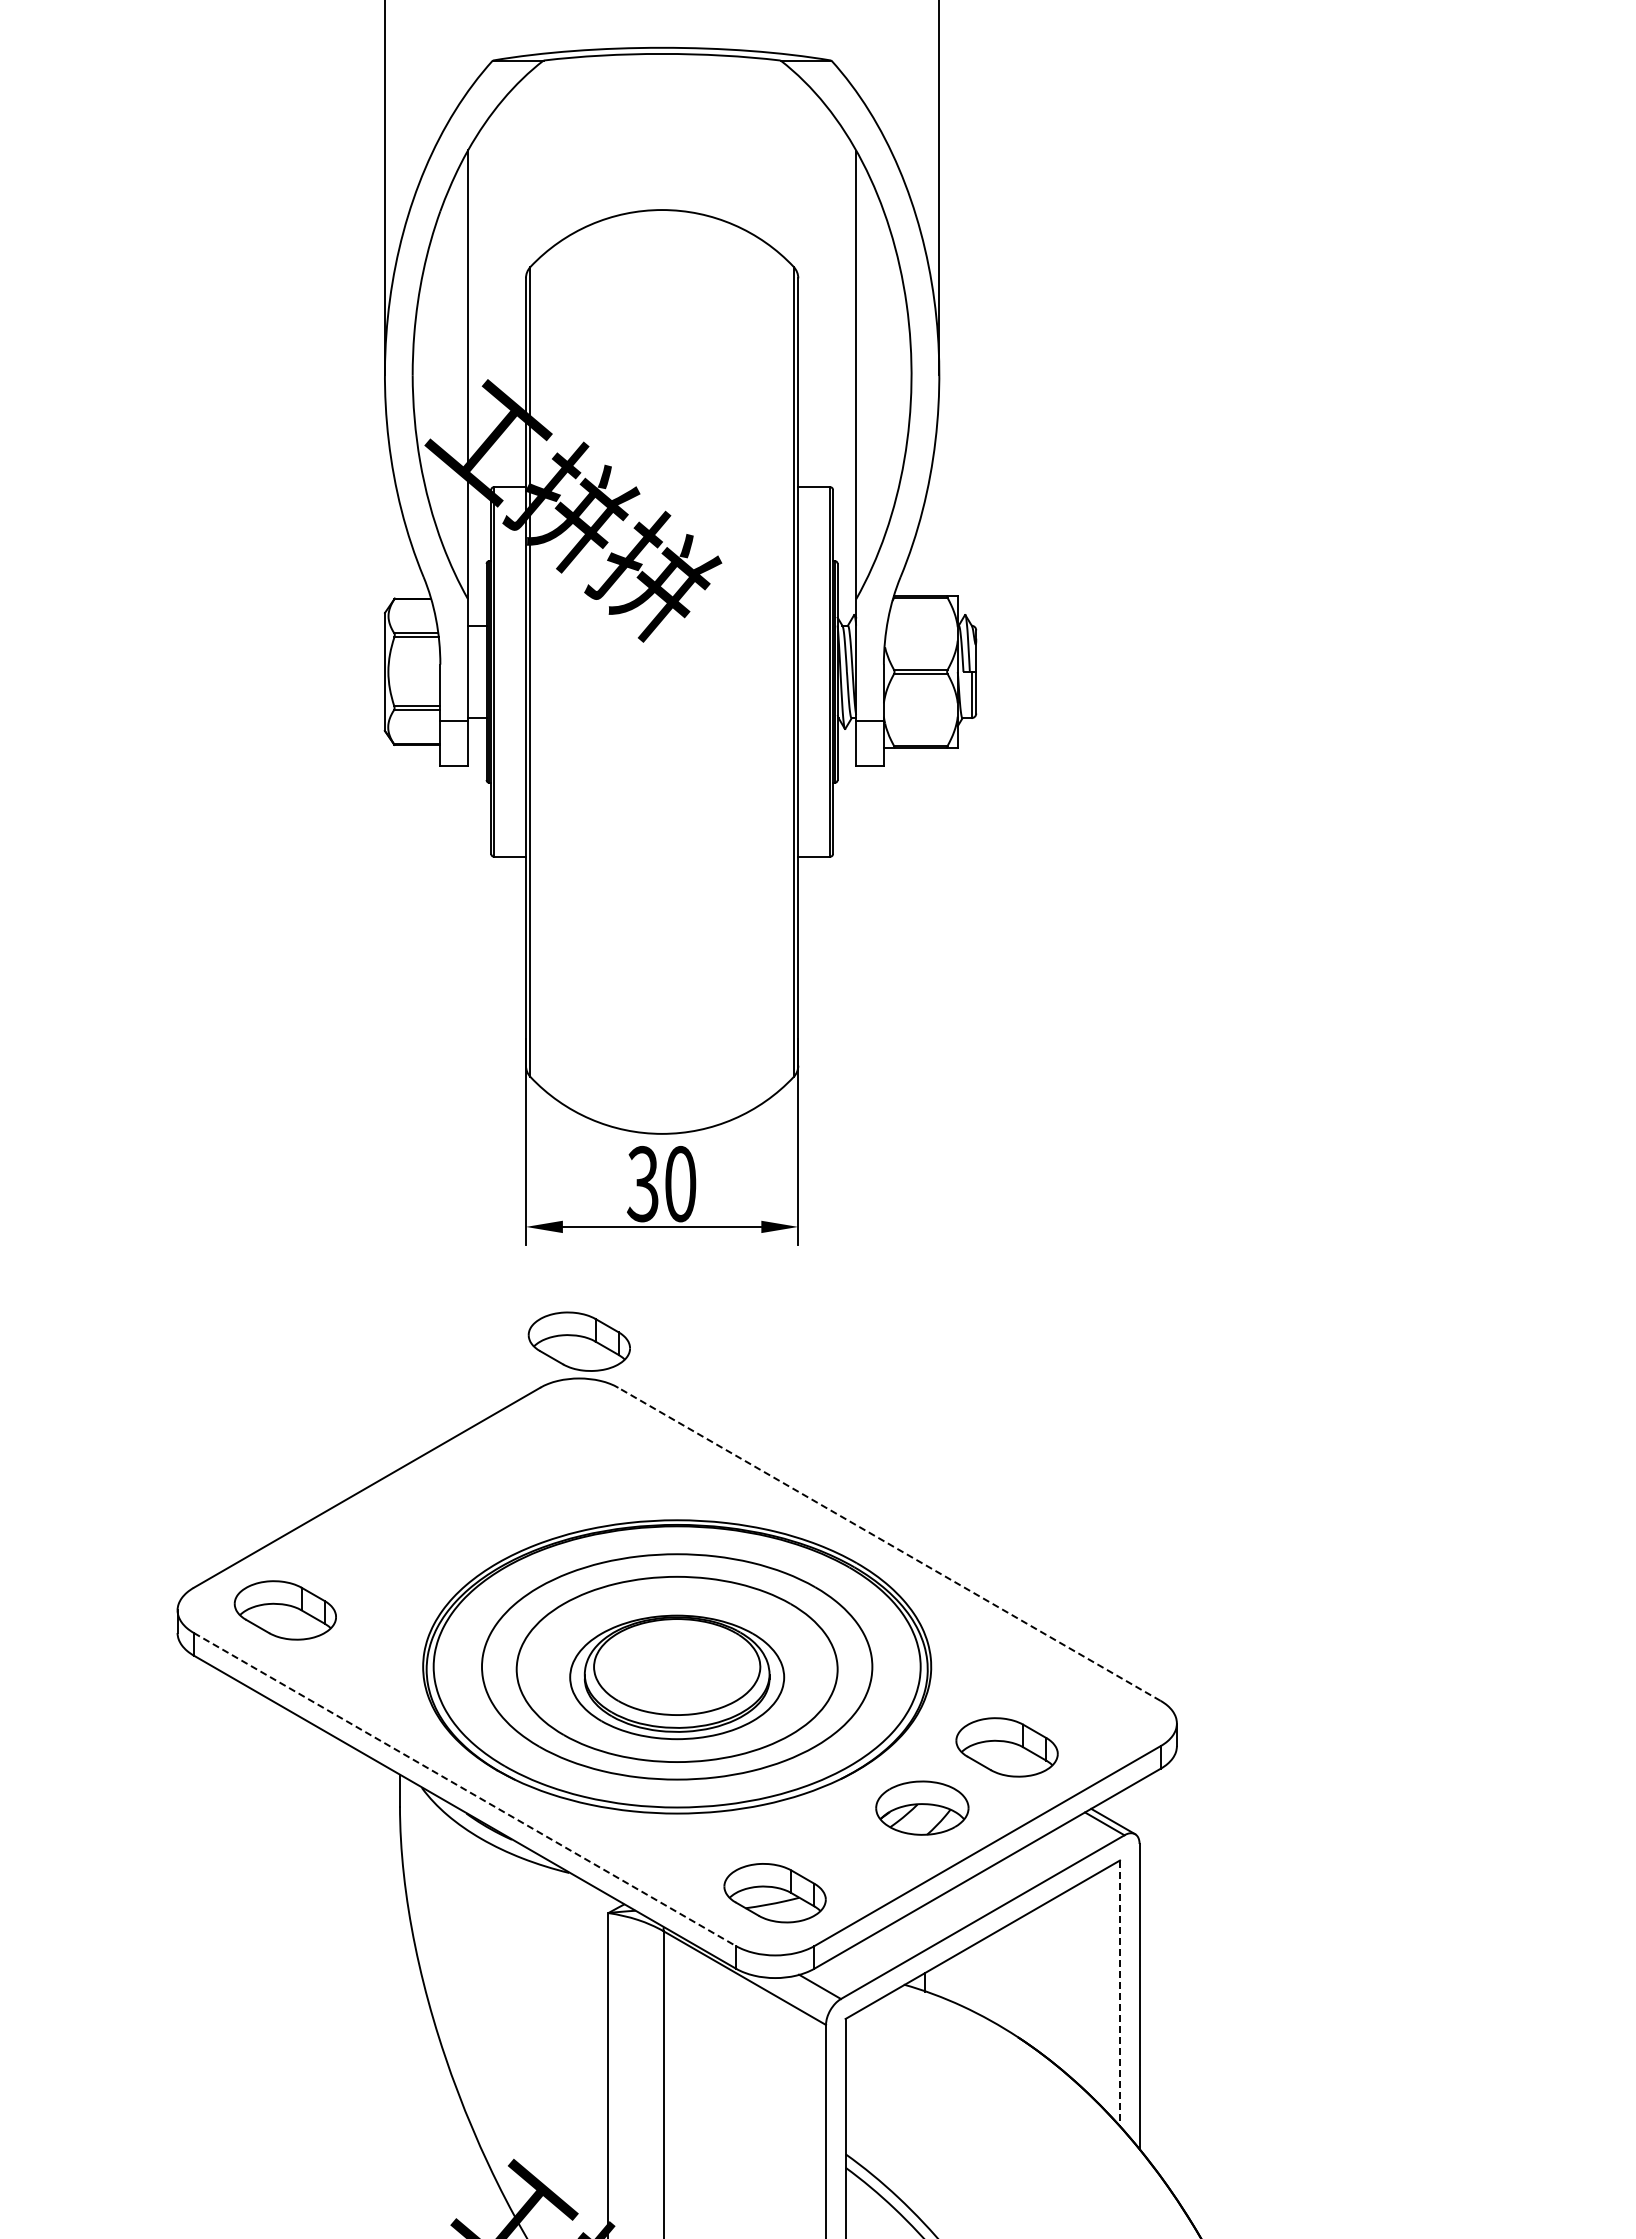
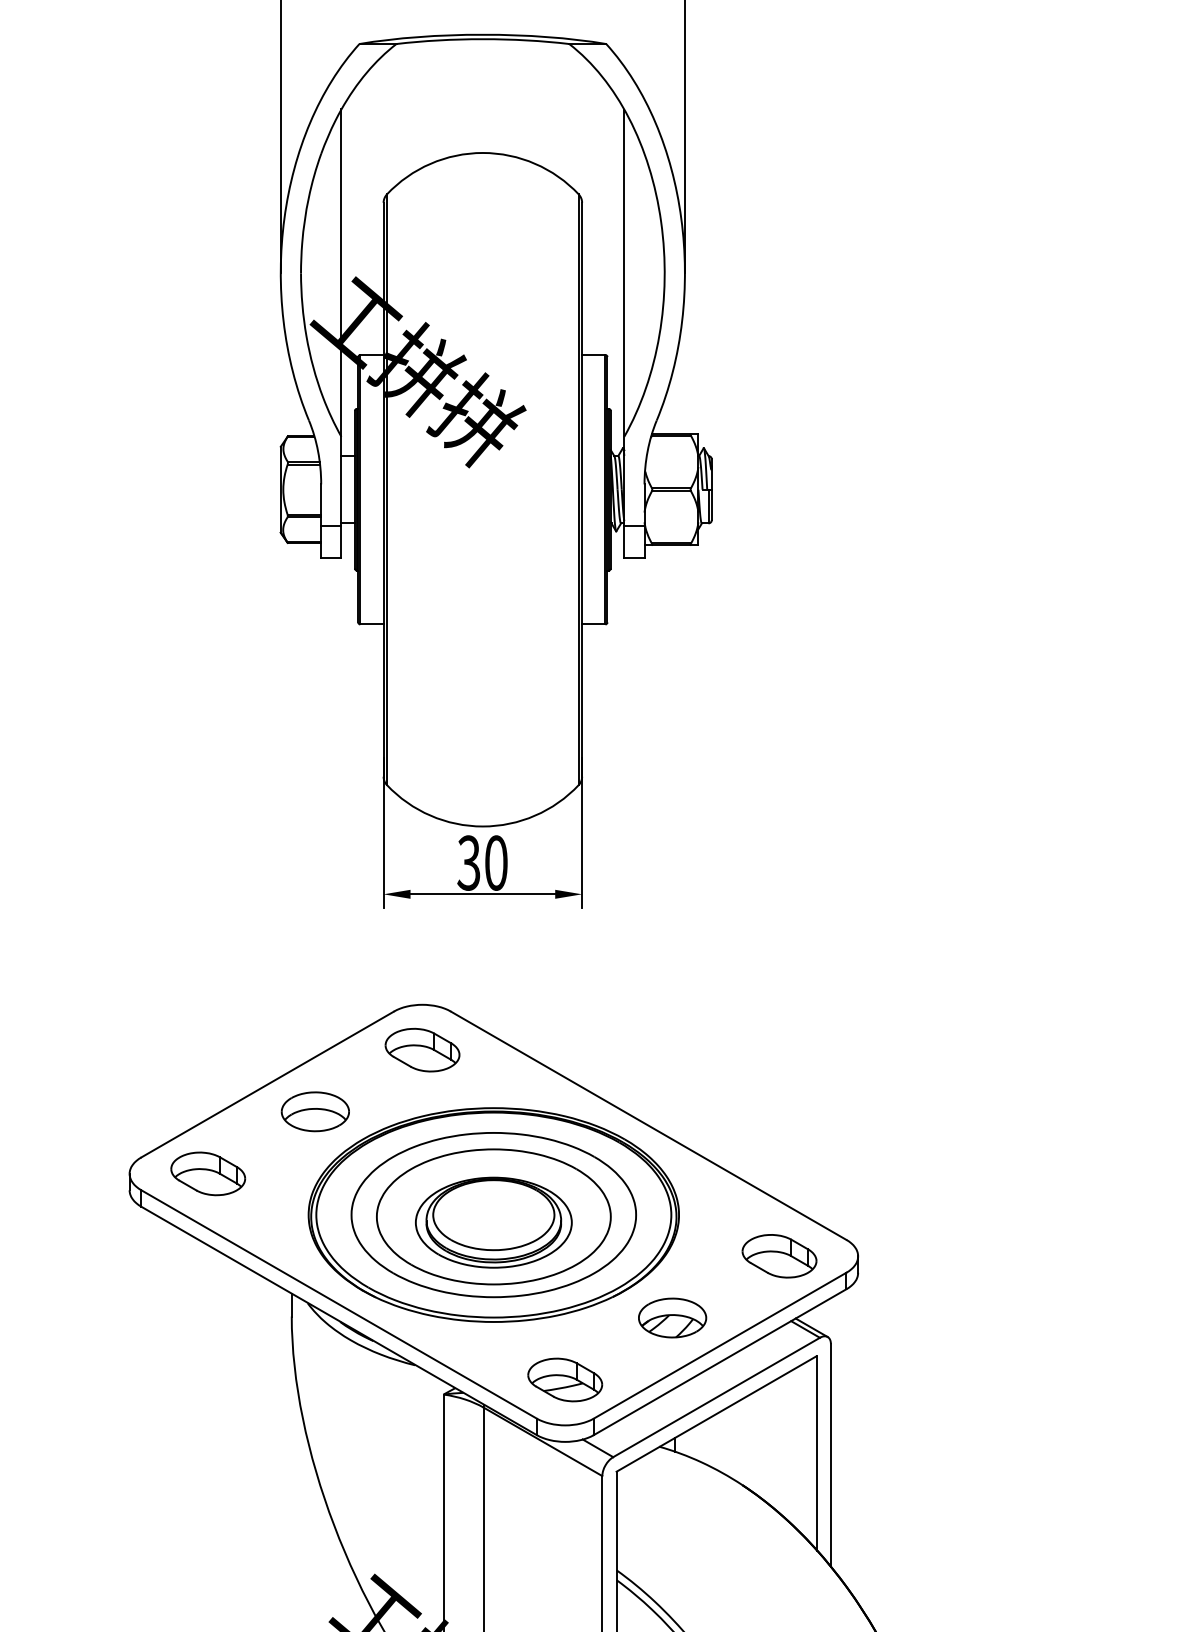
part: (578, 1341) -> (421, 1050), moved
part: (432, 1524) -> (315, 1111), added
line: (889, 1544) -> (648, 1125), dashed -> solid
part: (1006, 1747) -> (779, 1256), moved
line: (465, 1789) -> (339, 1304), dashed -> solid
line: (1120, 1994) -> (817, 1453), dashed -> solid

